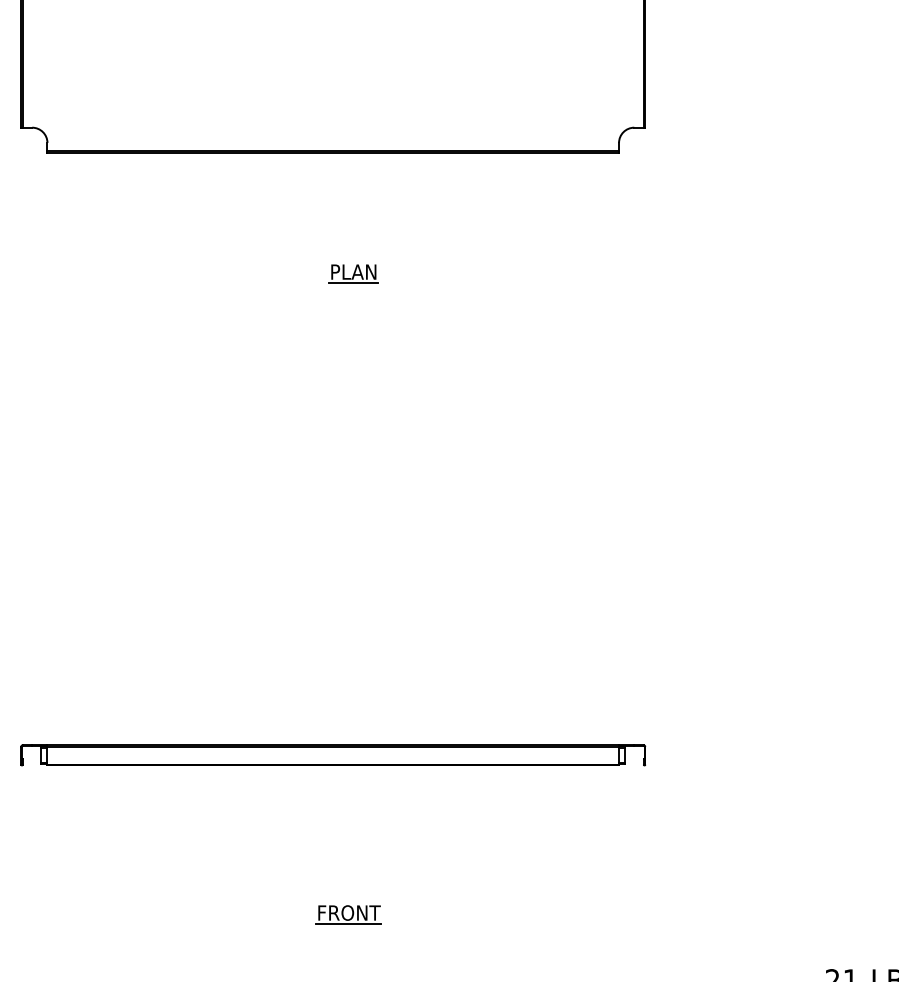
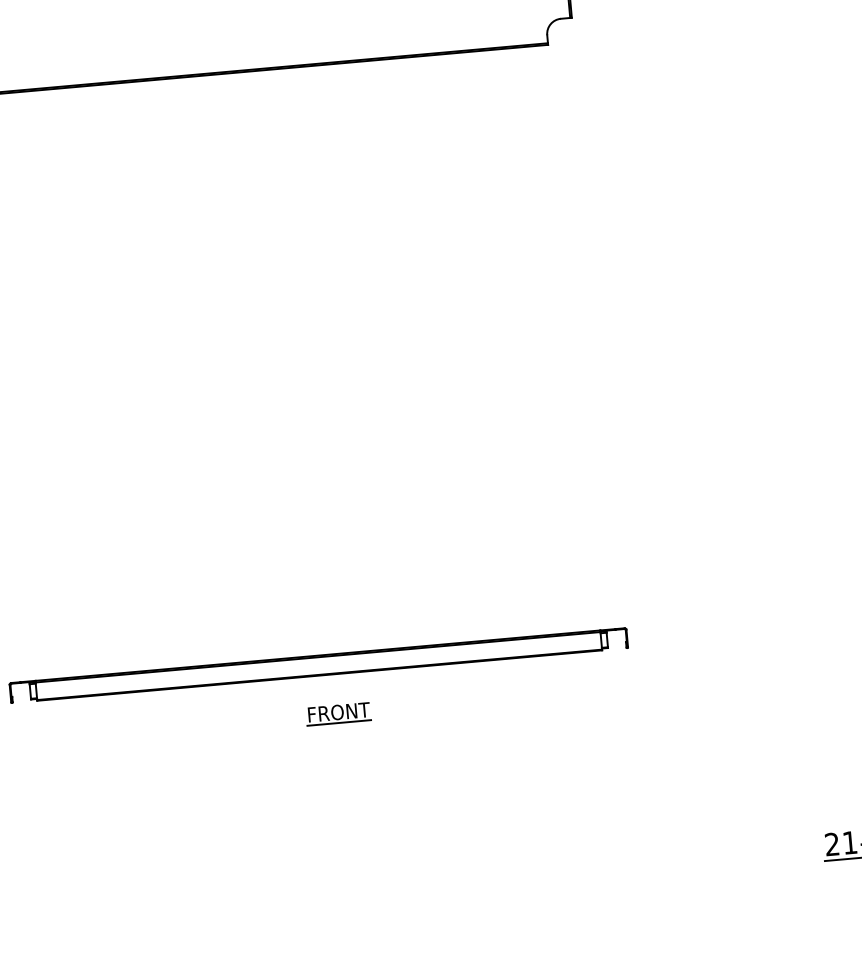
part: (353, 273) -> (296, 187), removed
part: (348, 914) -> (338, 713), moved

